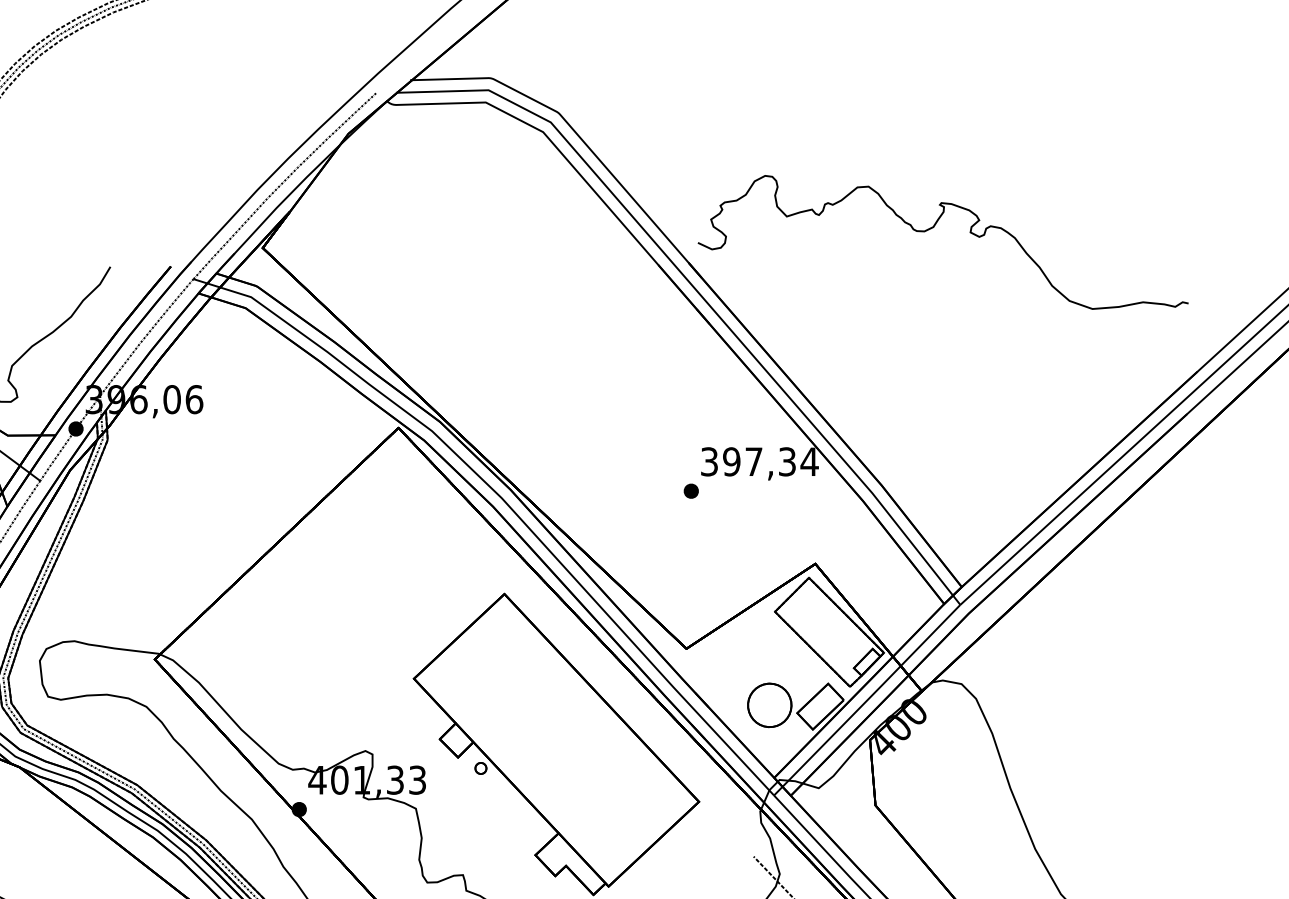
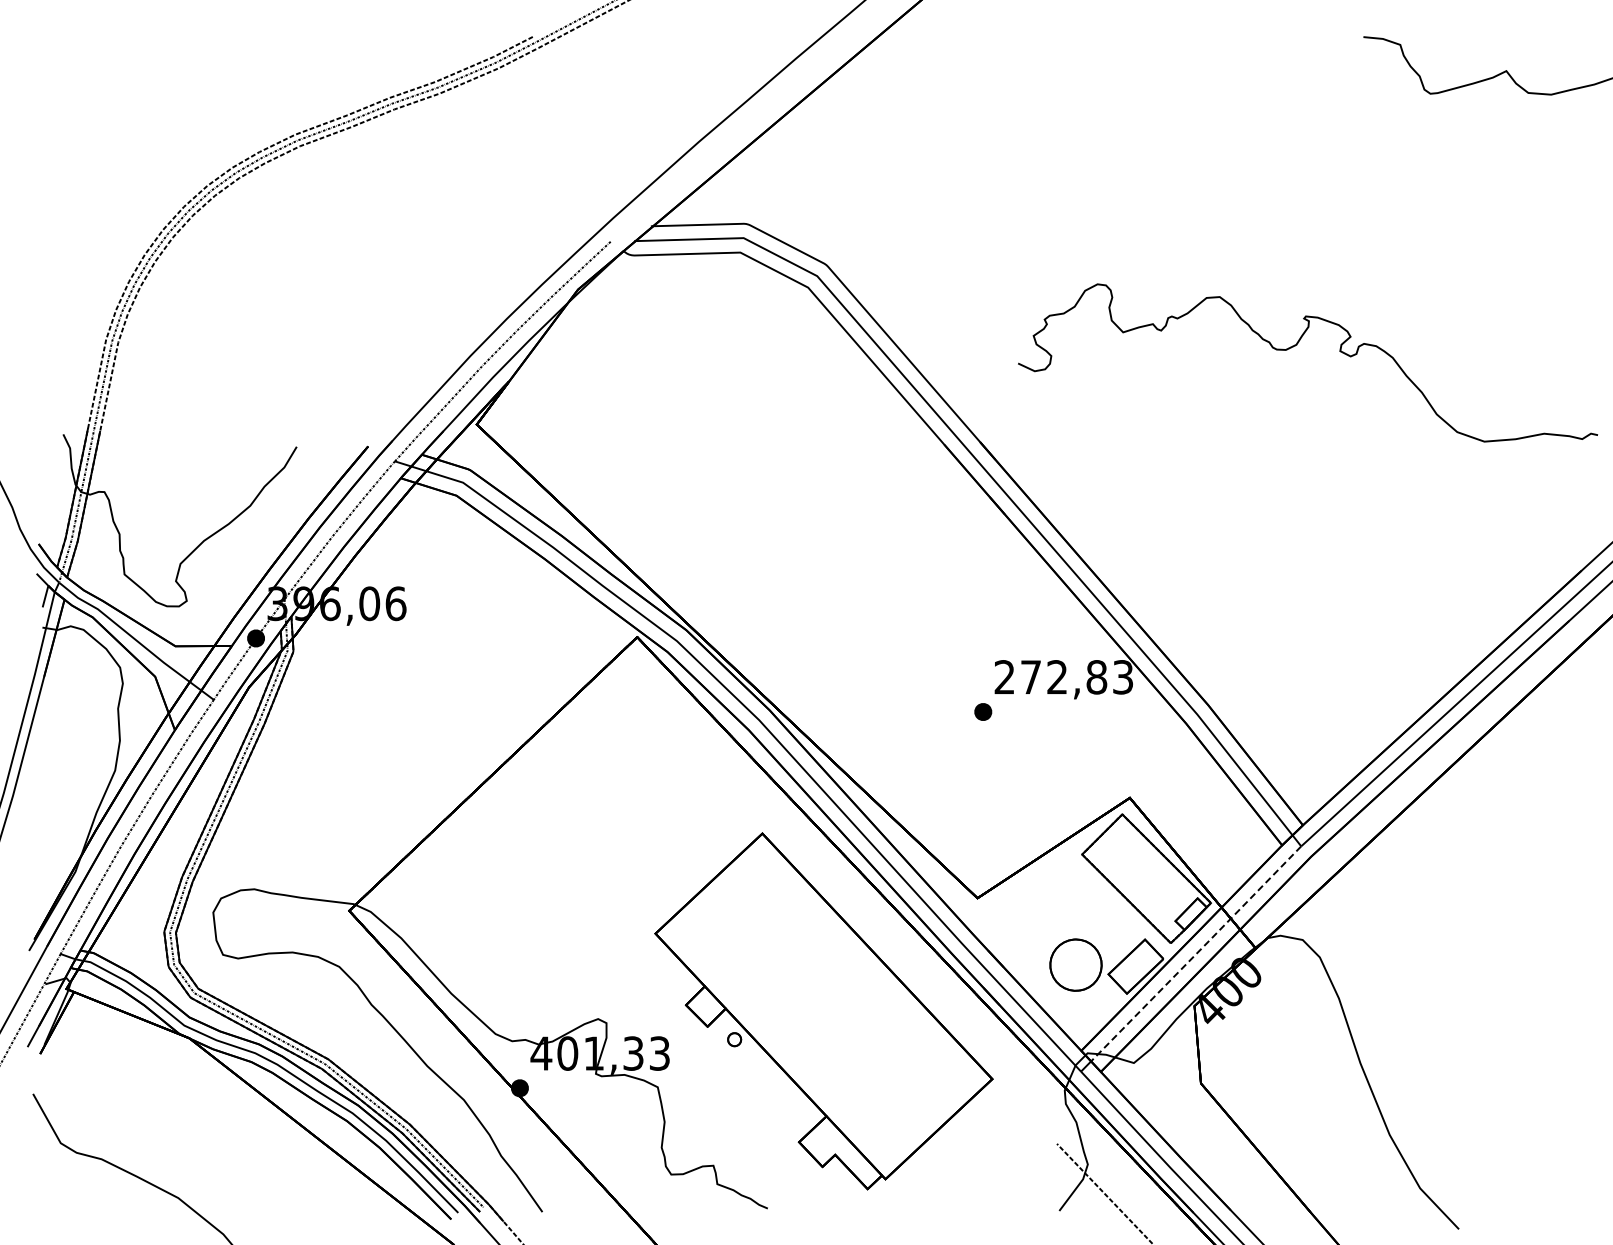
part: (934, 227) -> (1297, 345), moved
text: (760, 462) -> (1064, 677), 397,34 -> 272,83
line: (871, 695) -> (1196, 953), solid -> dashed

